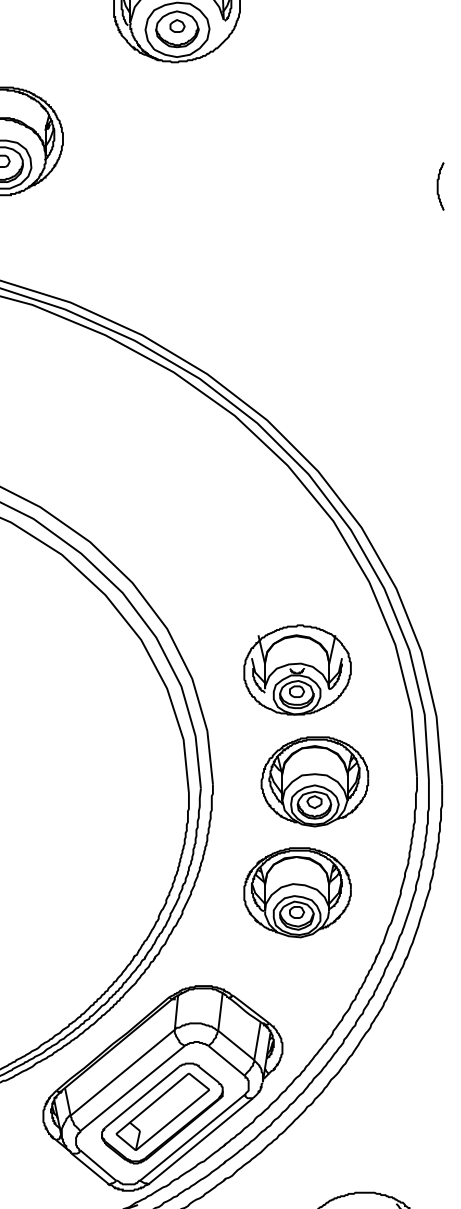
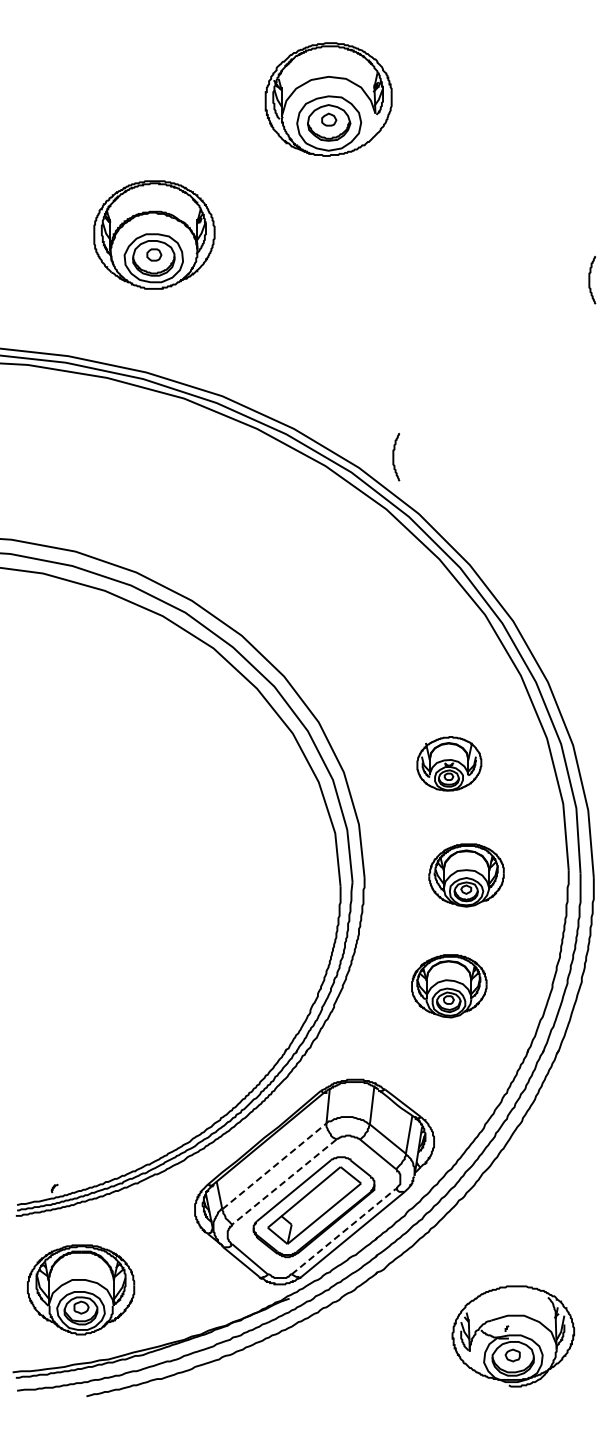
curve: (242, 363) -> (394, 457), added
part: (297, 669) -> (449, 763), size x0.6
part: (314, 781) -> (466, 875), size x0.7
part: (297, 891) -> (449, 985), size x0.7
line: (122, 1072) -> (274, 1166), solid -> dashed
line: (131, 1088) -> (283, 1182), solid -> dashed
line: (192, 1137) -> (344, 1231), solid -> dashed

